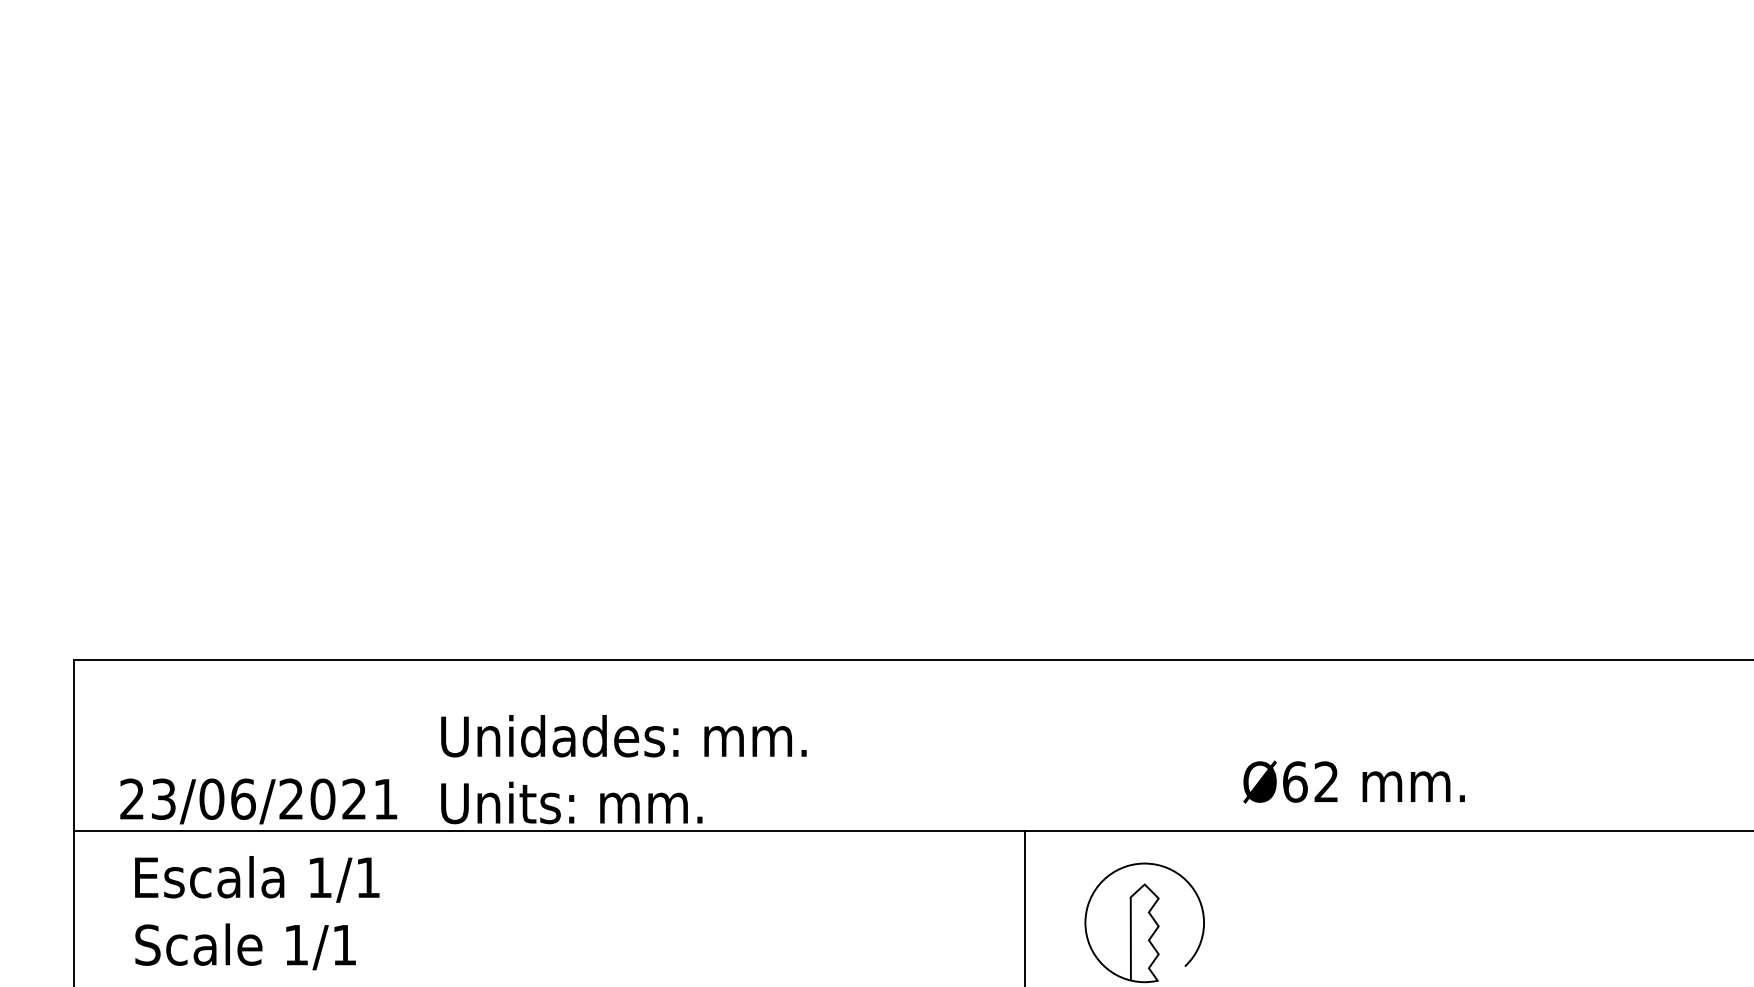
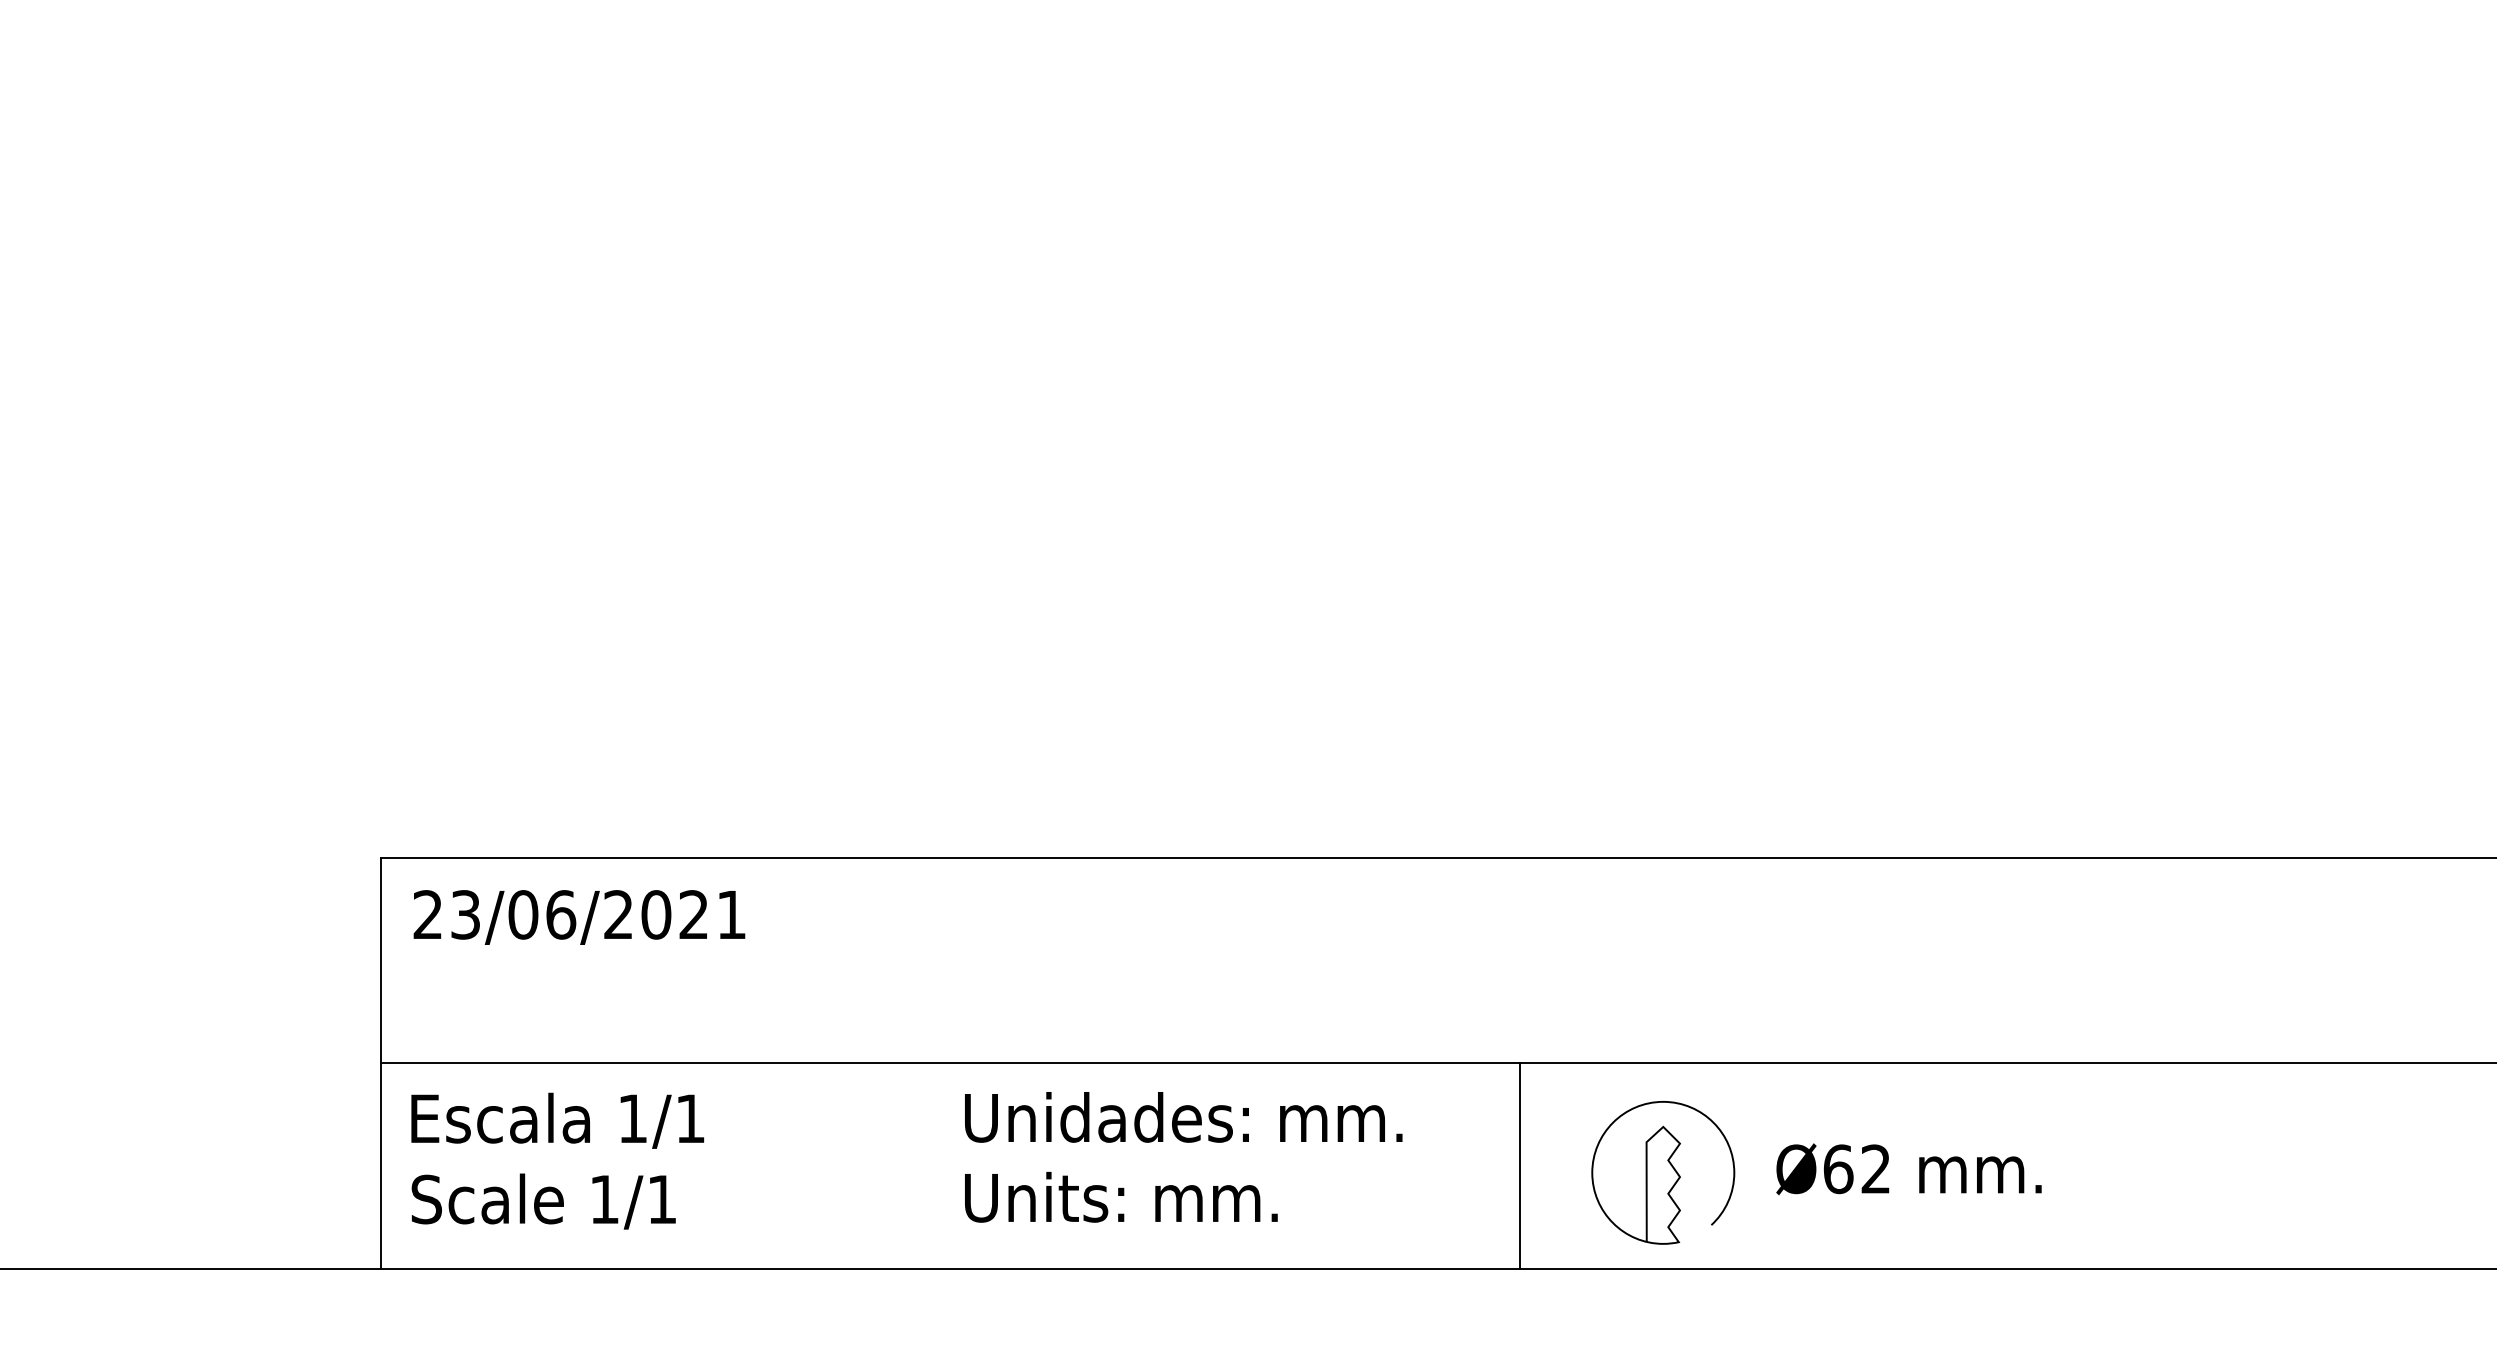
text: (623, 769) -> (1183, 1157), moved
text: (1353, 782) -> (1908, 1169), moved
text: (258, 801) -> (579, 917), moved
text: (257, 912) -> (557, 1160), moved

